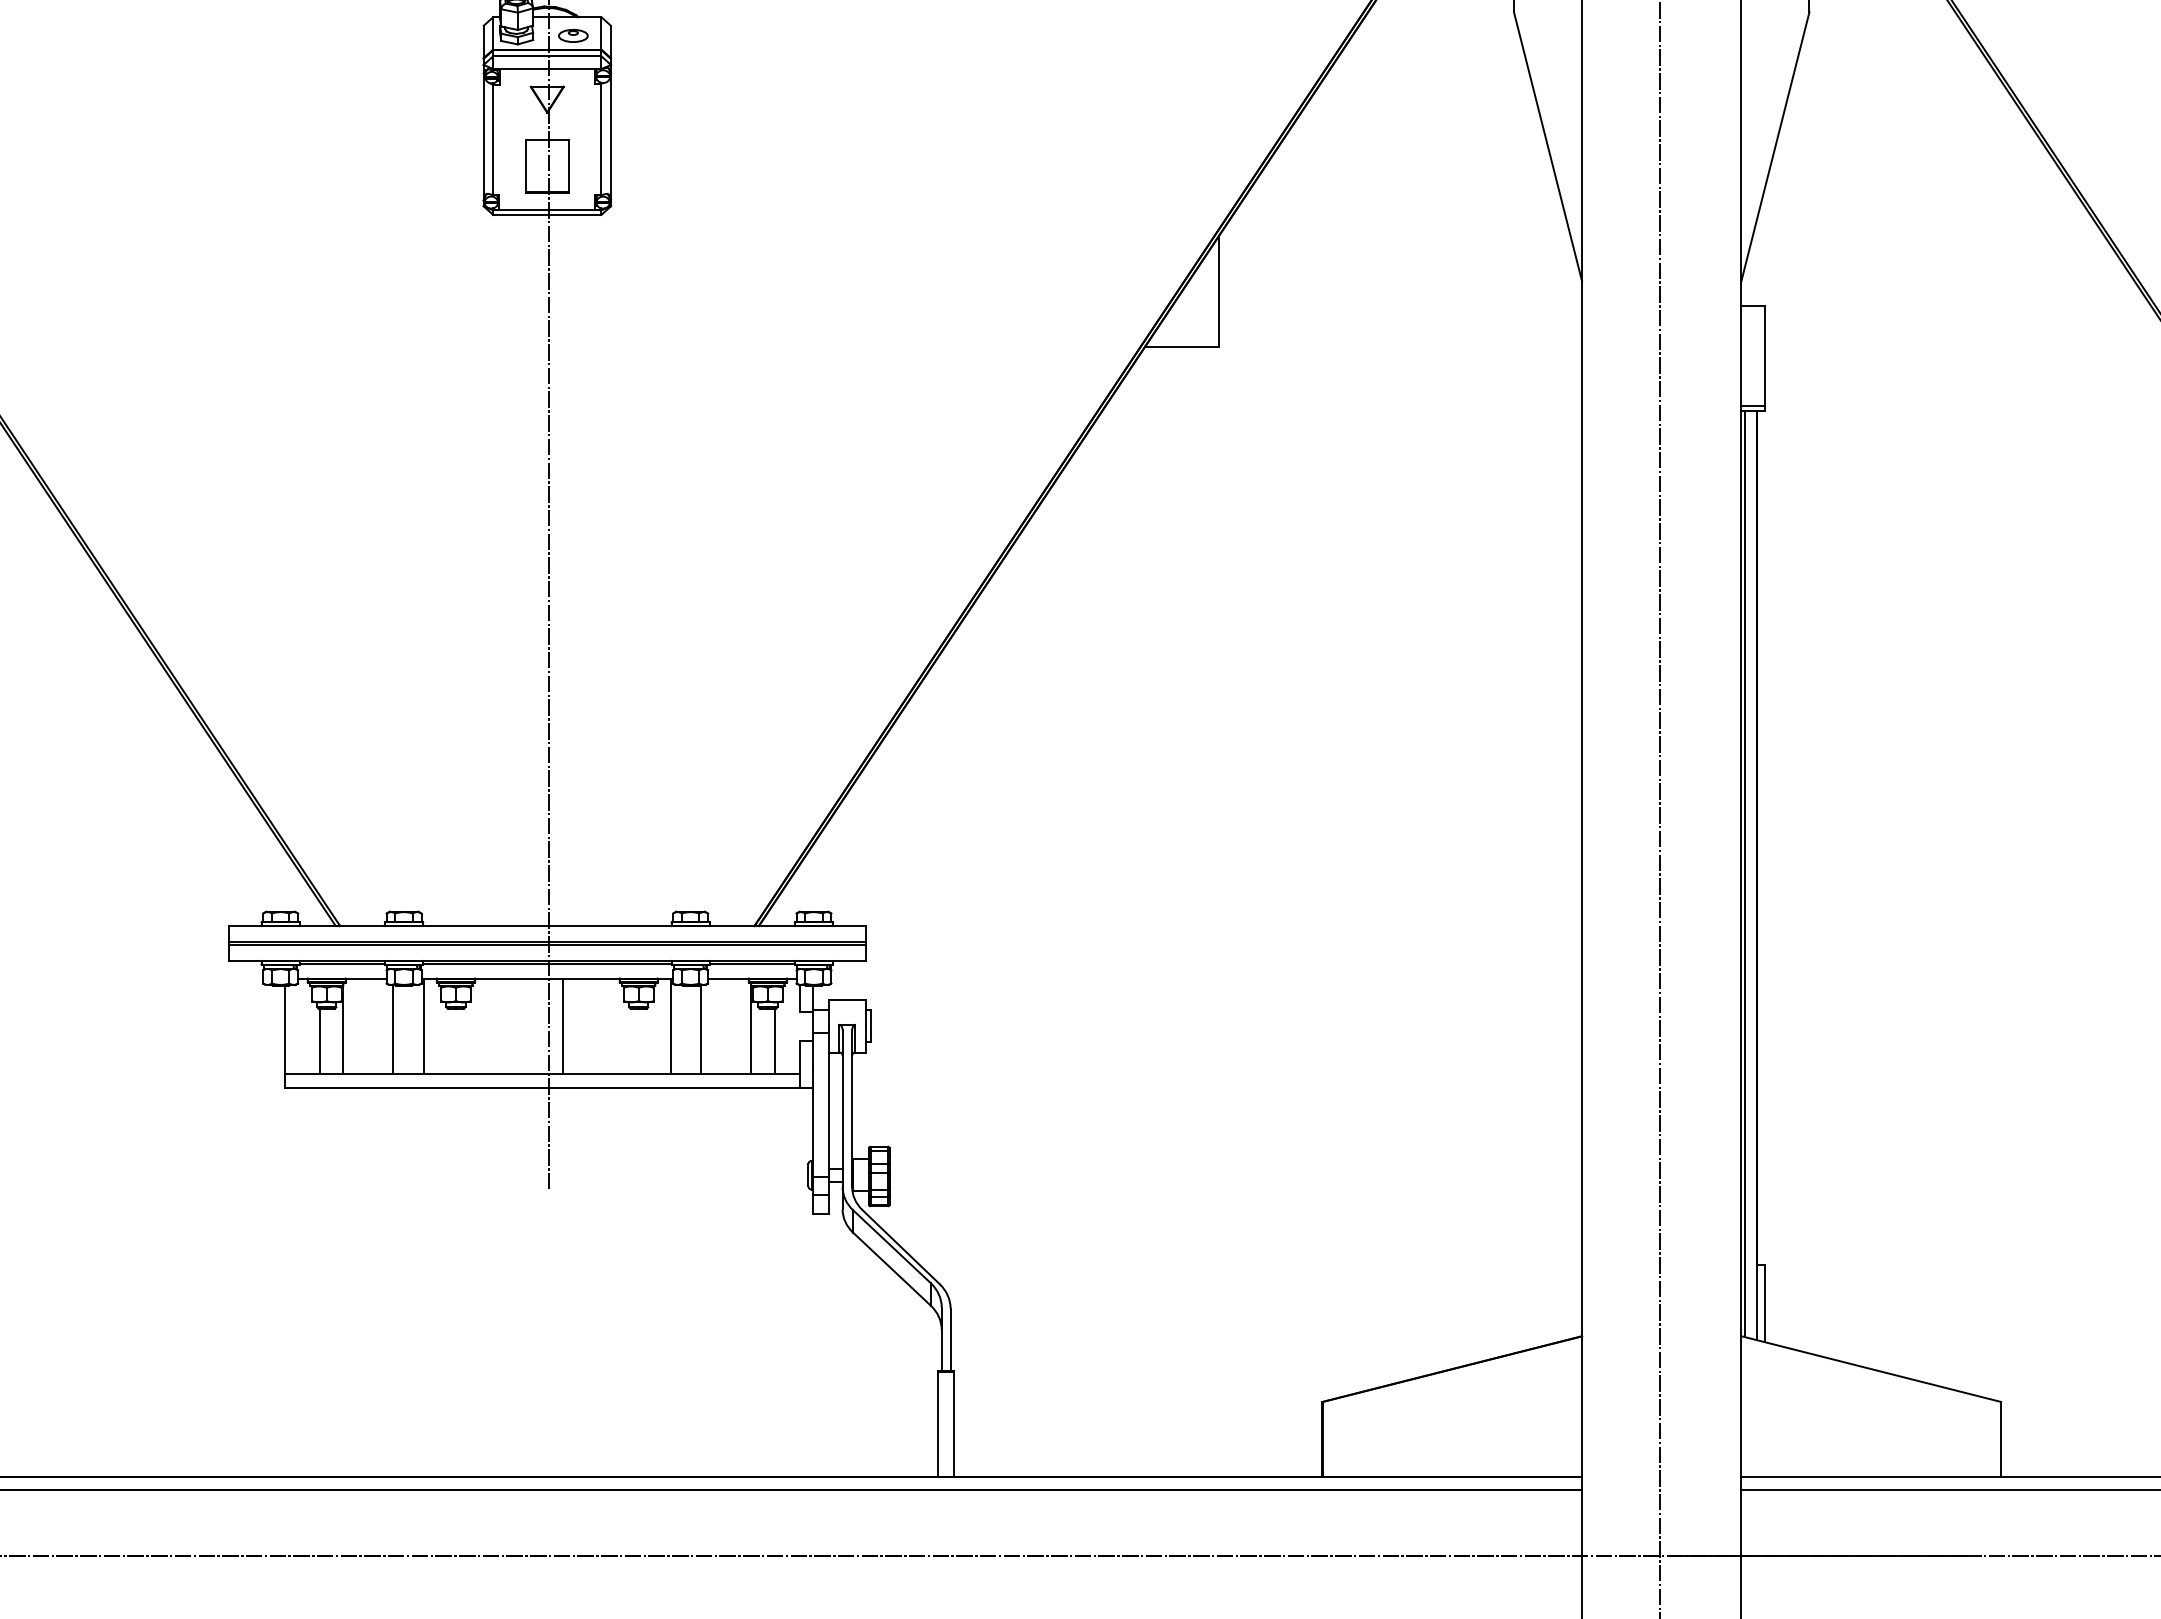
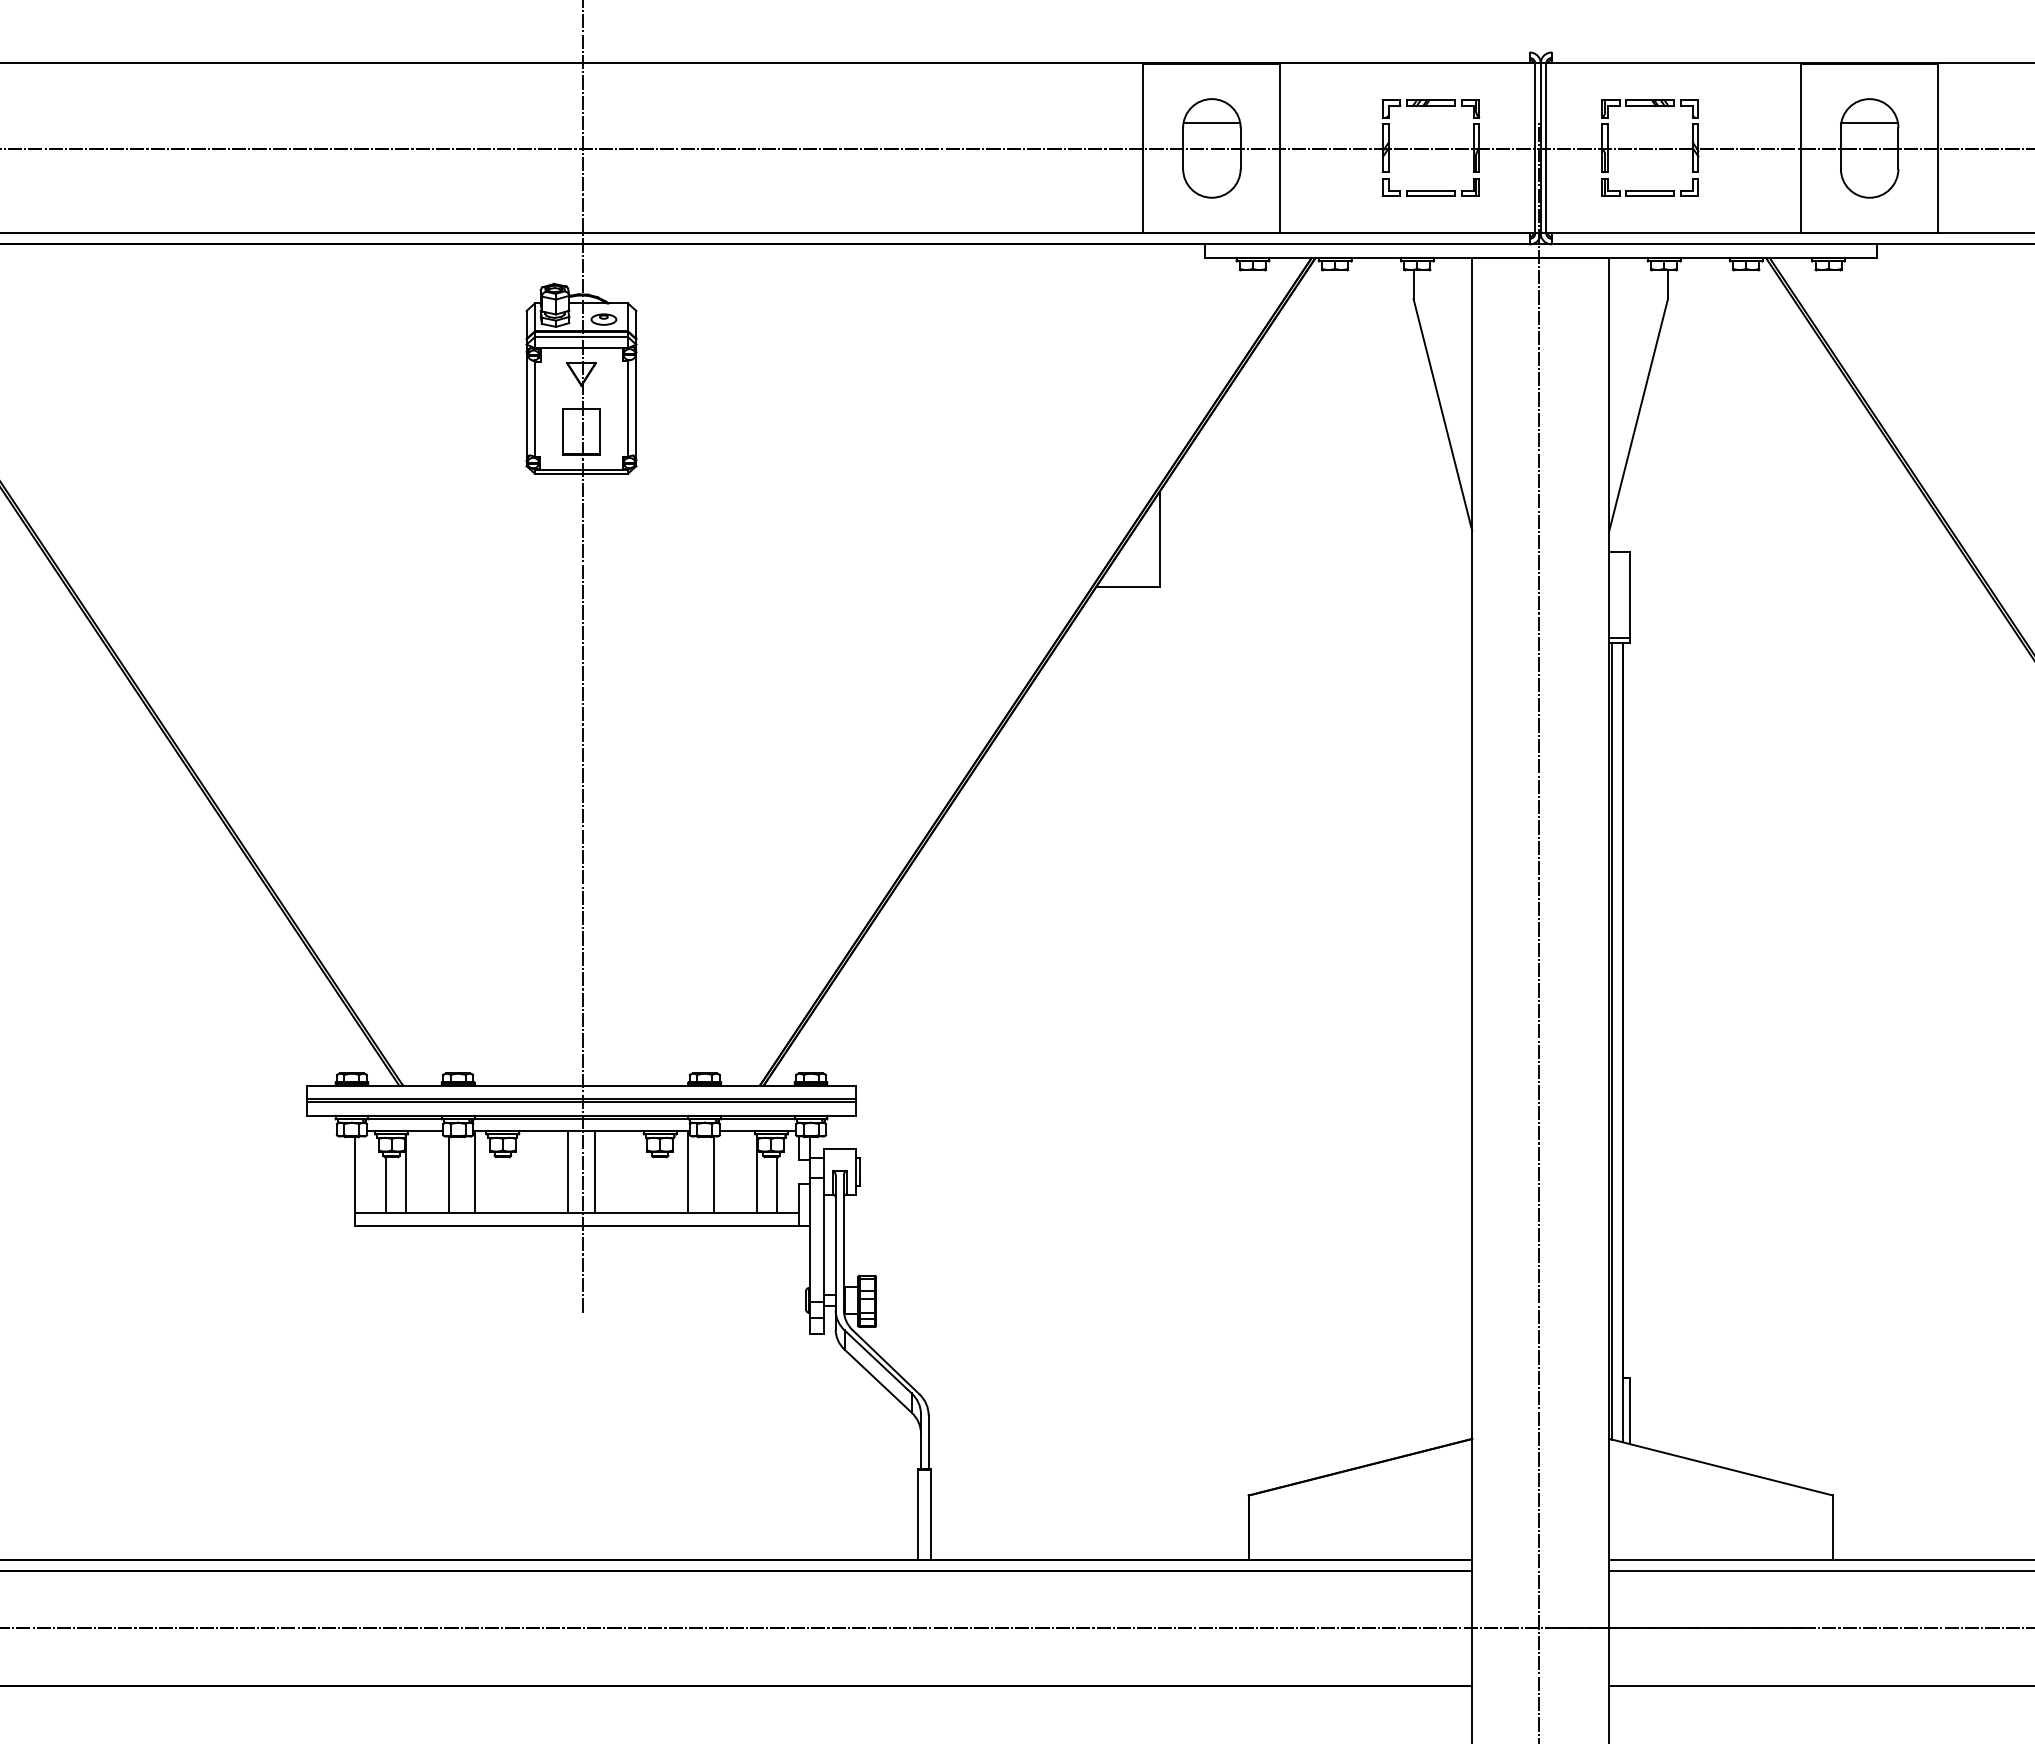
line: (531, 1025) -> (567, 1171), added

